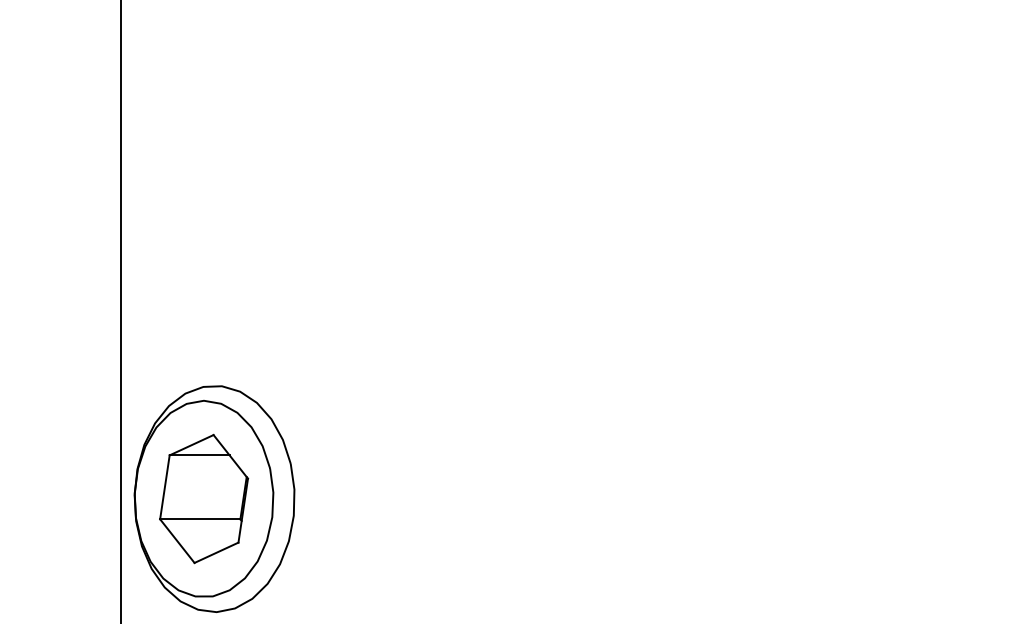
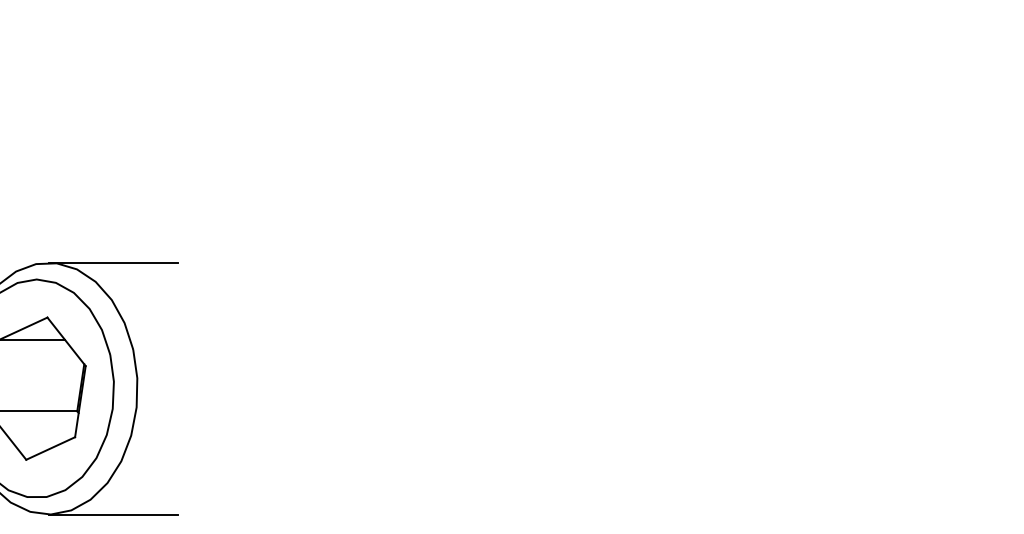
line: (272, 385) -> (112, 262), added
line: (272, 612) -> (112, 514), added

